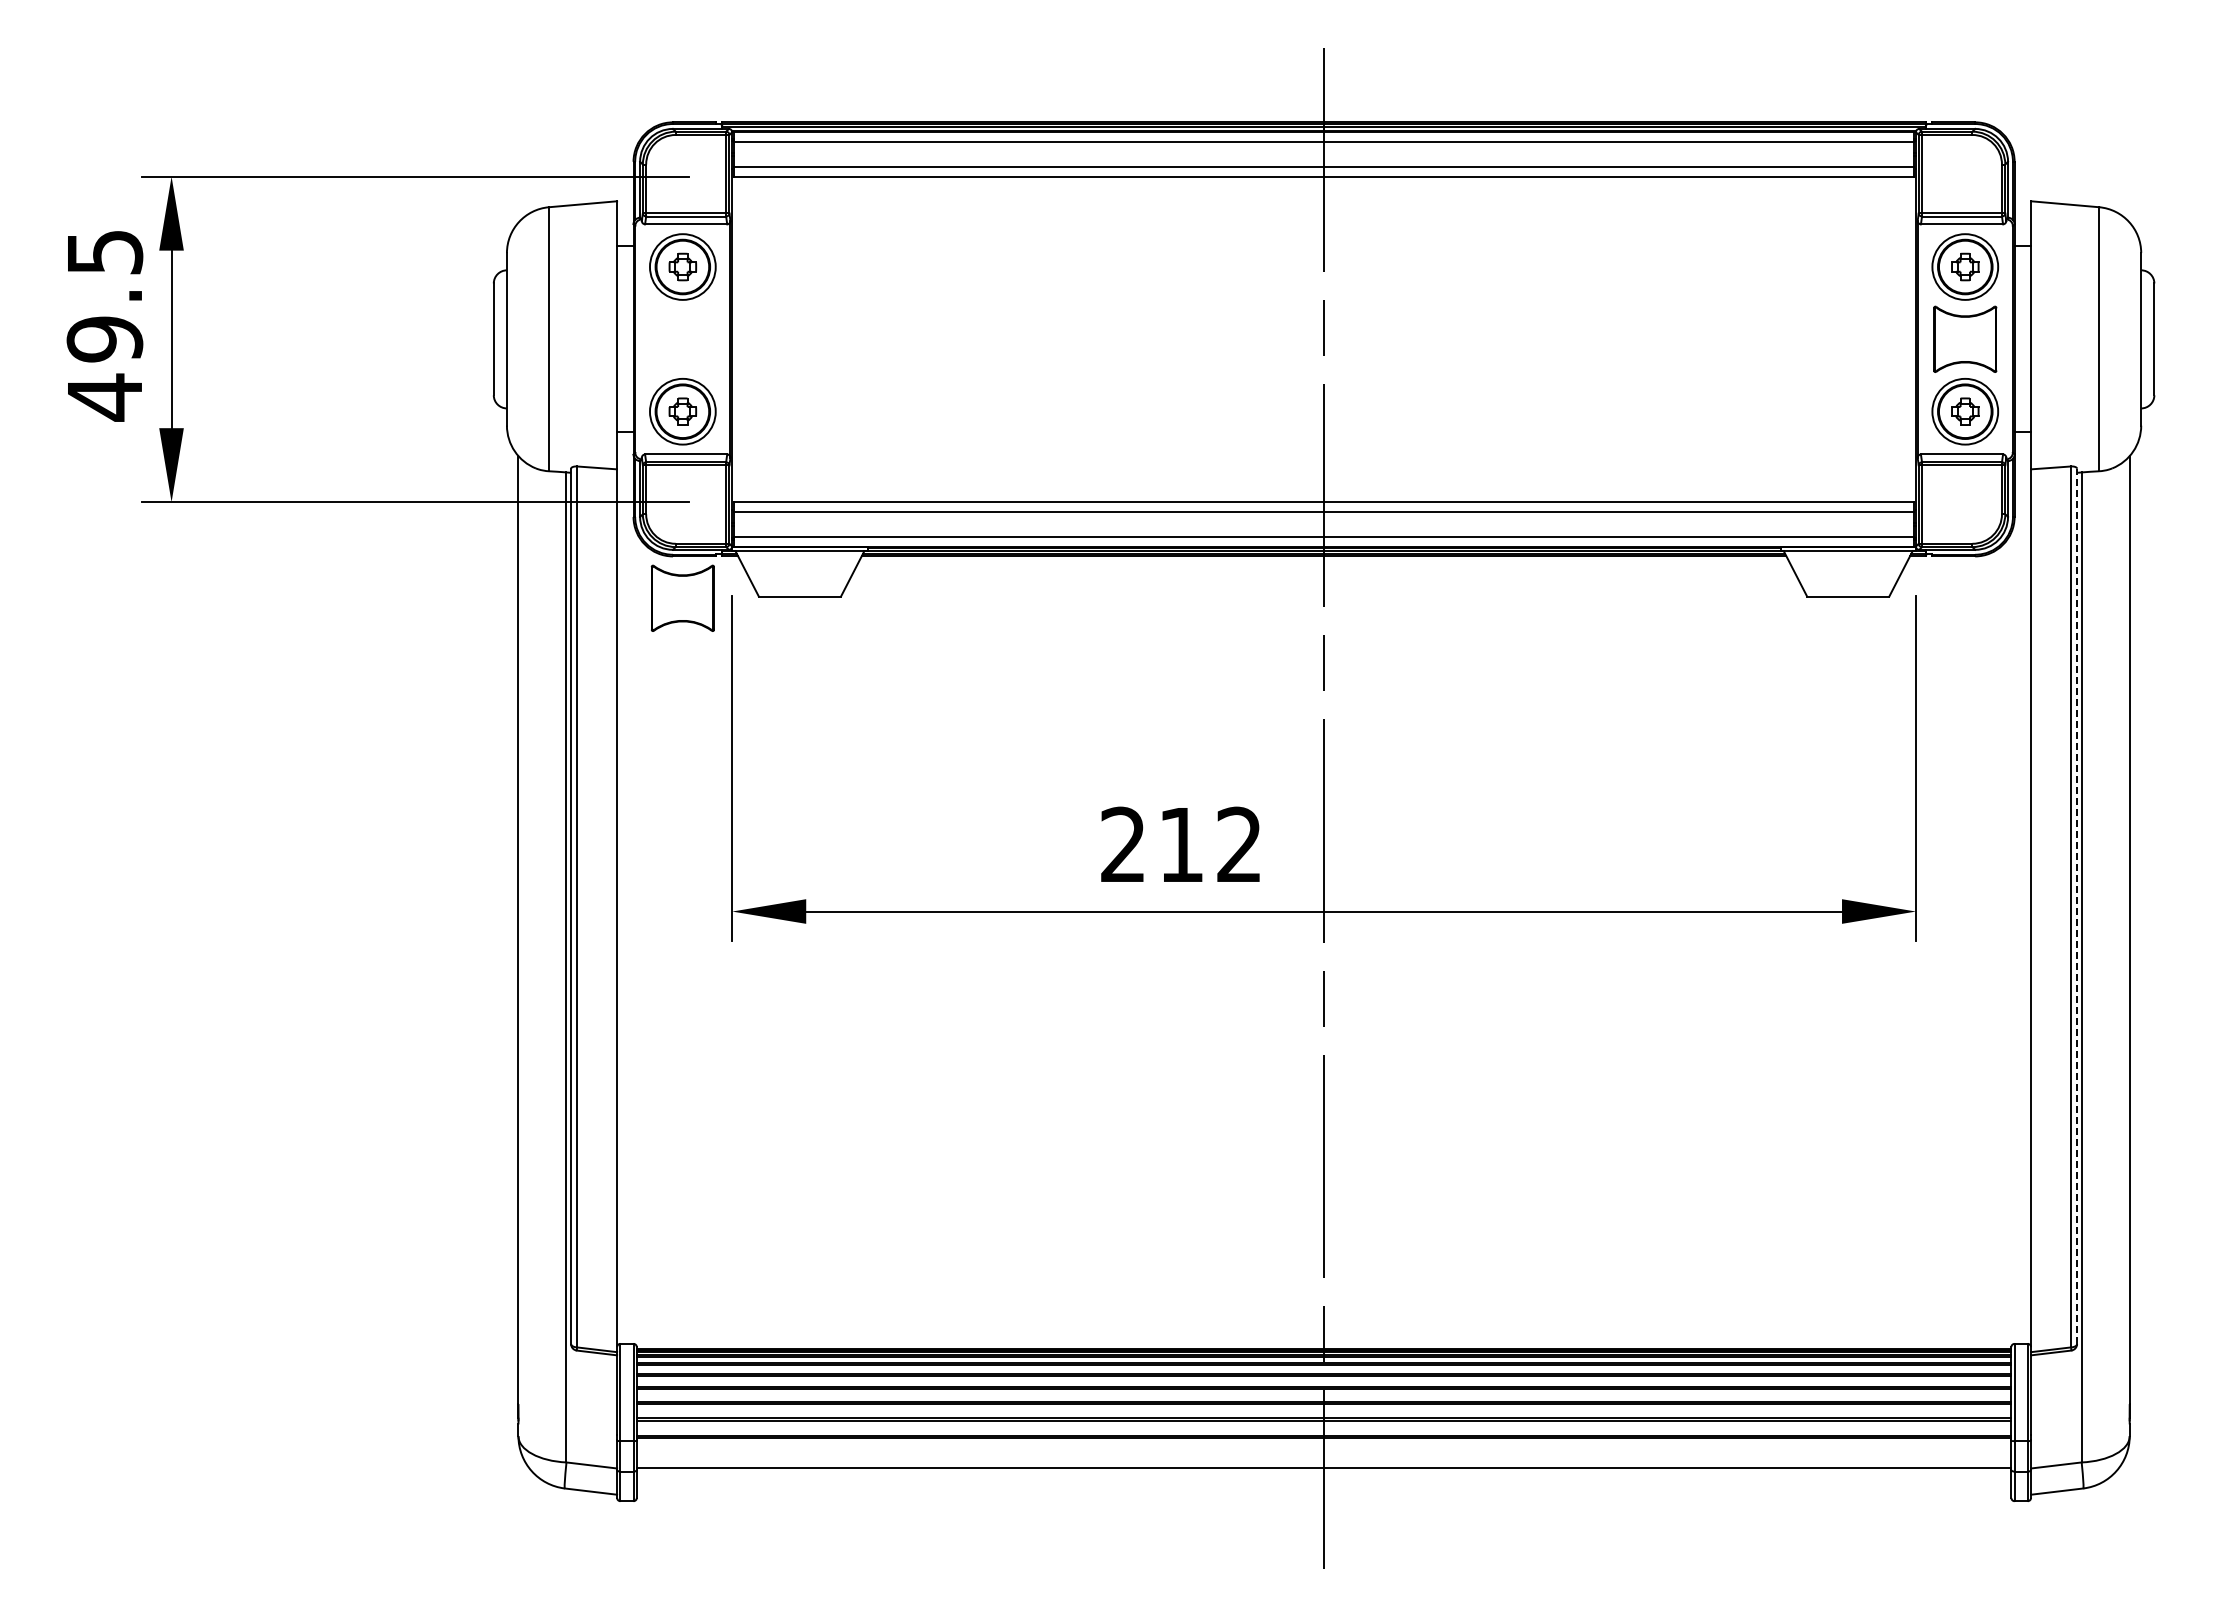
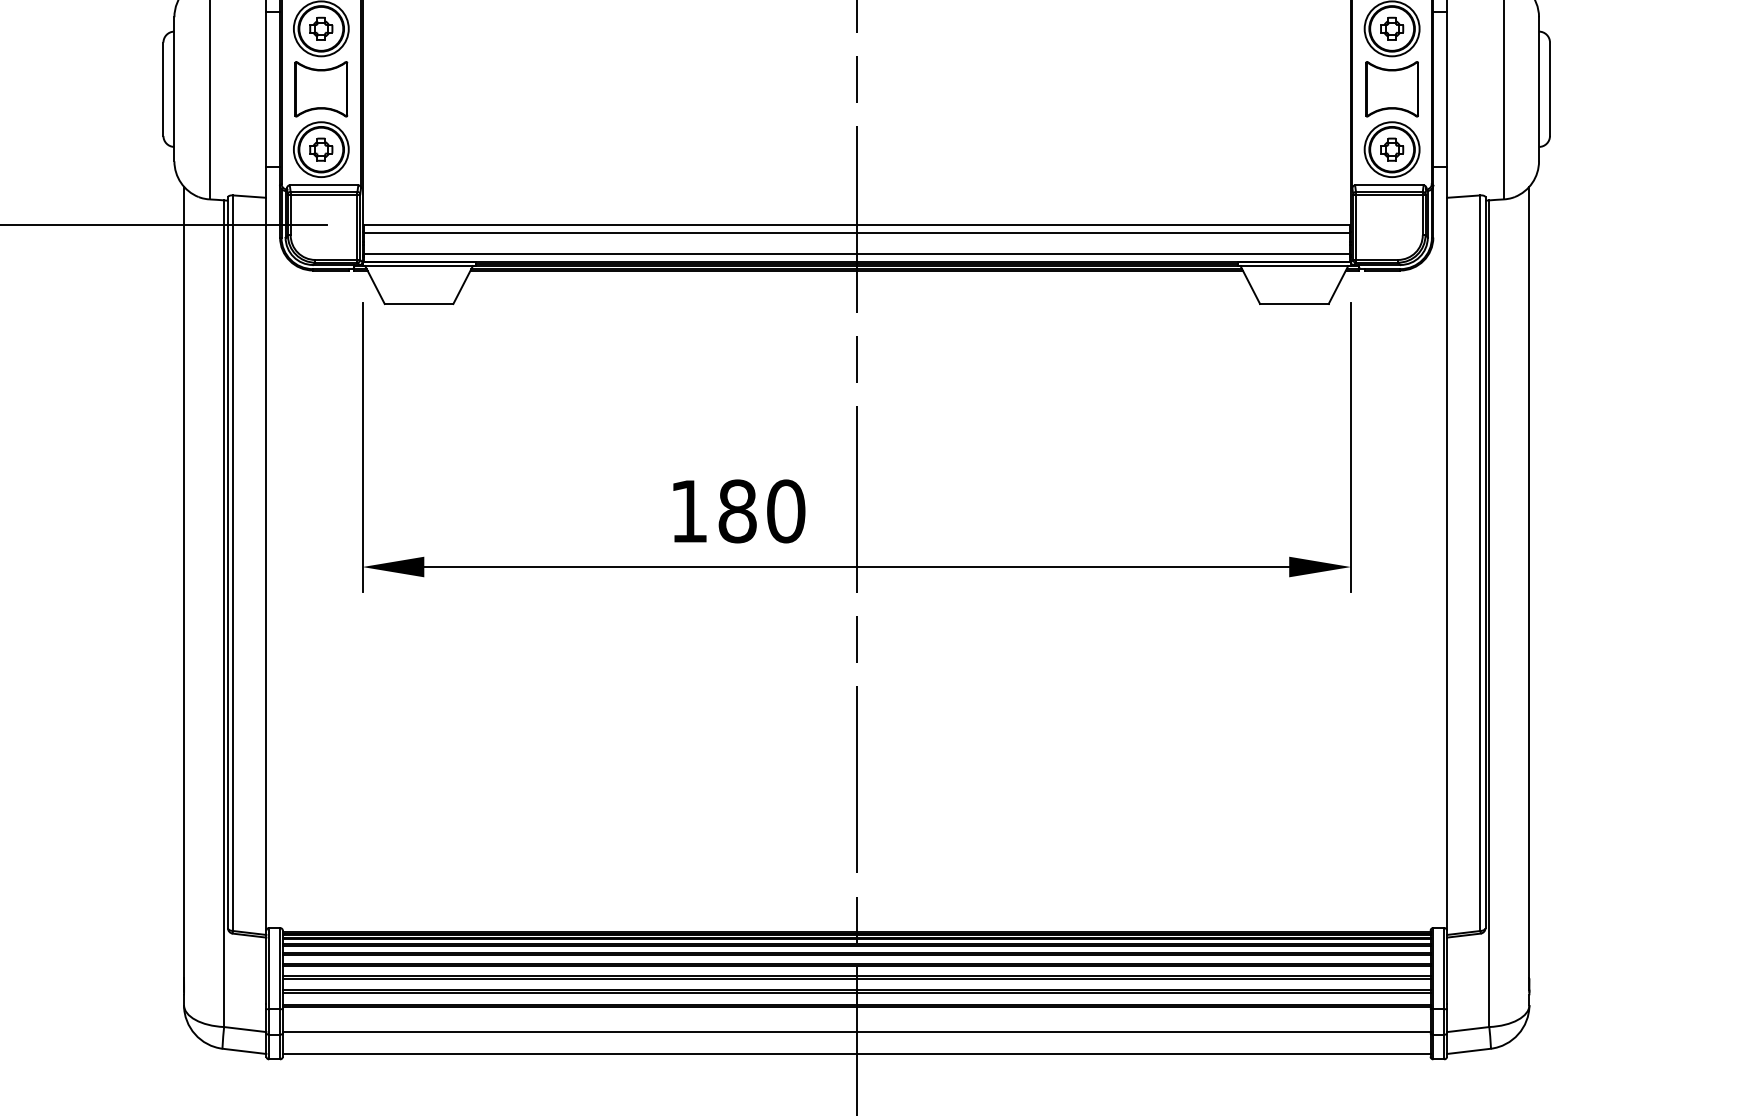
part: (682, 597) -> (321, 88), moved
text: (1181, 844) -> (737, 511), 212 -> 180
line: (2077, 906) -> (1485, 562), dashed -> solid
line: (1323, 1494) -> (856, 1053), added

